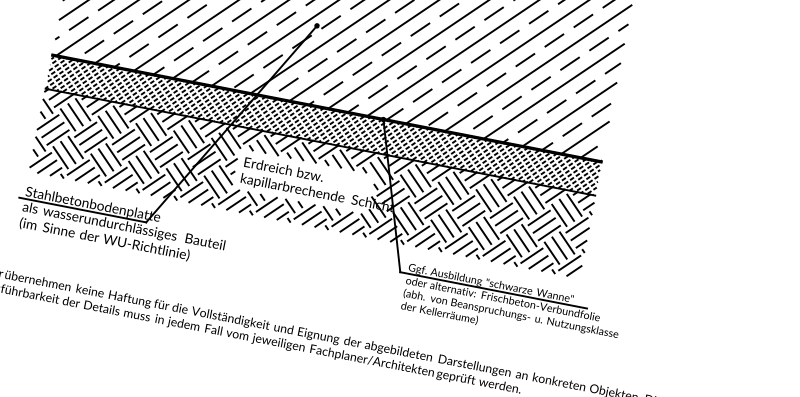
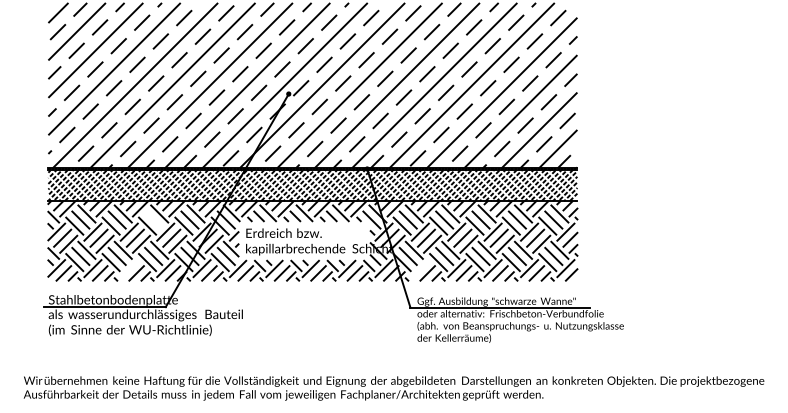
line: (151, 128) -> (153, 219), removed
line: (115, 174) -> (128, 268), removed
line: (417, 233) -> (419, 268), removed

